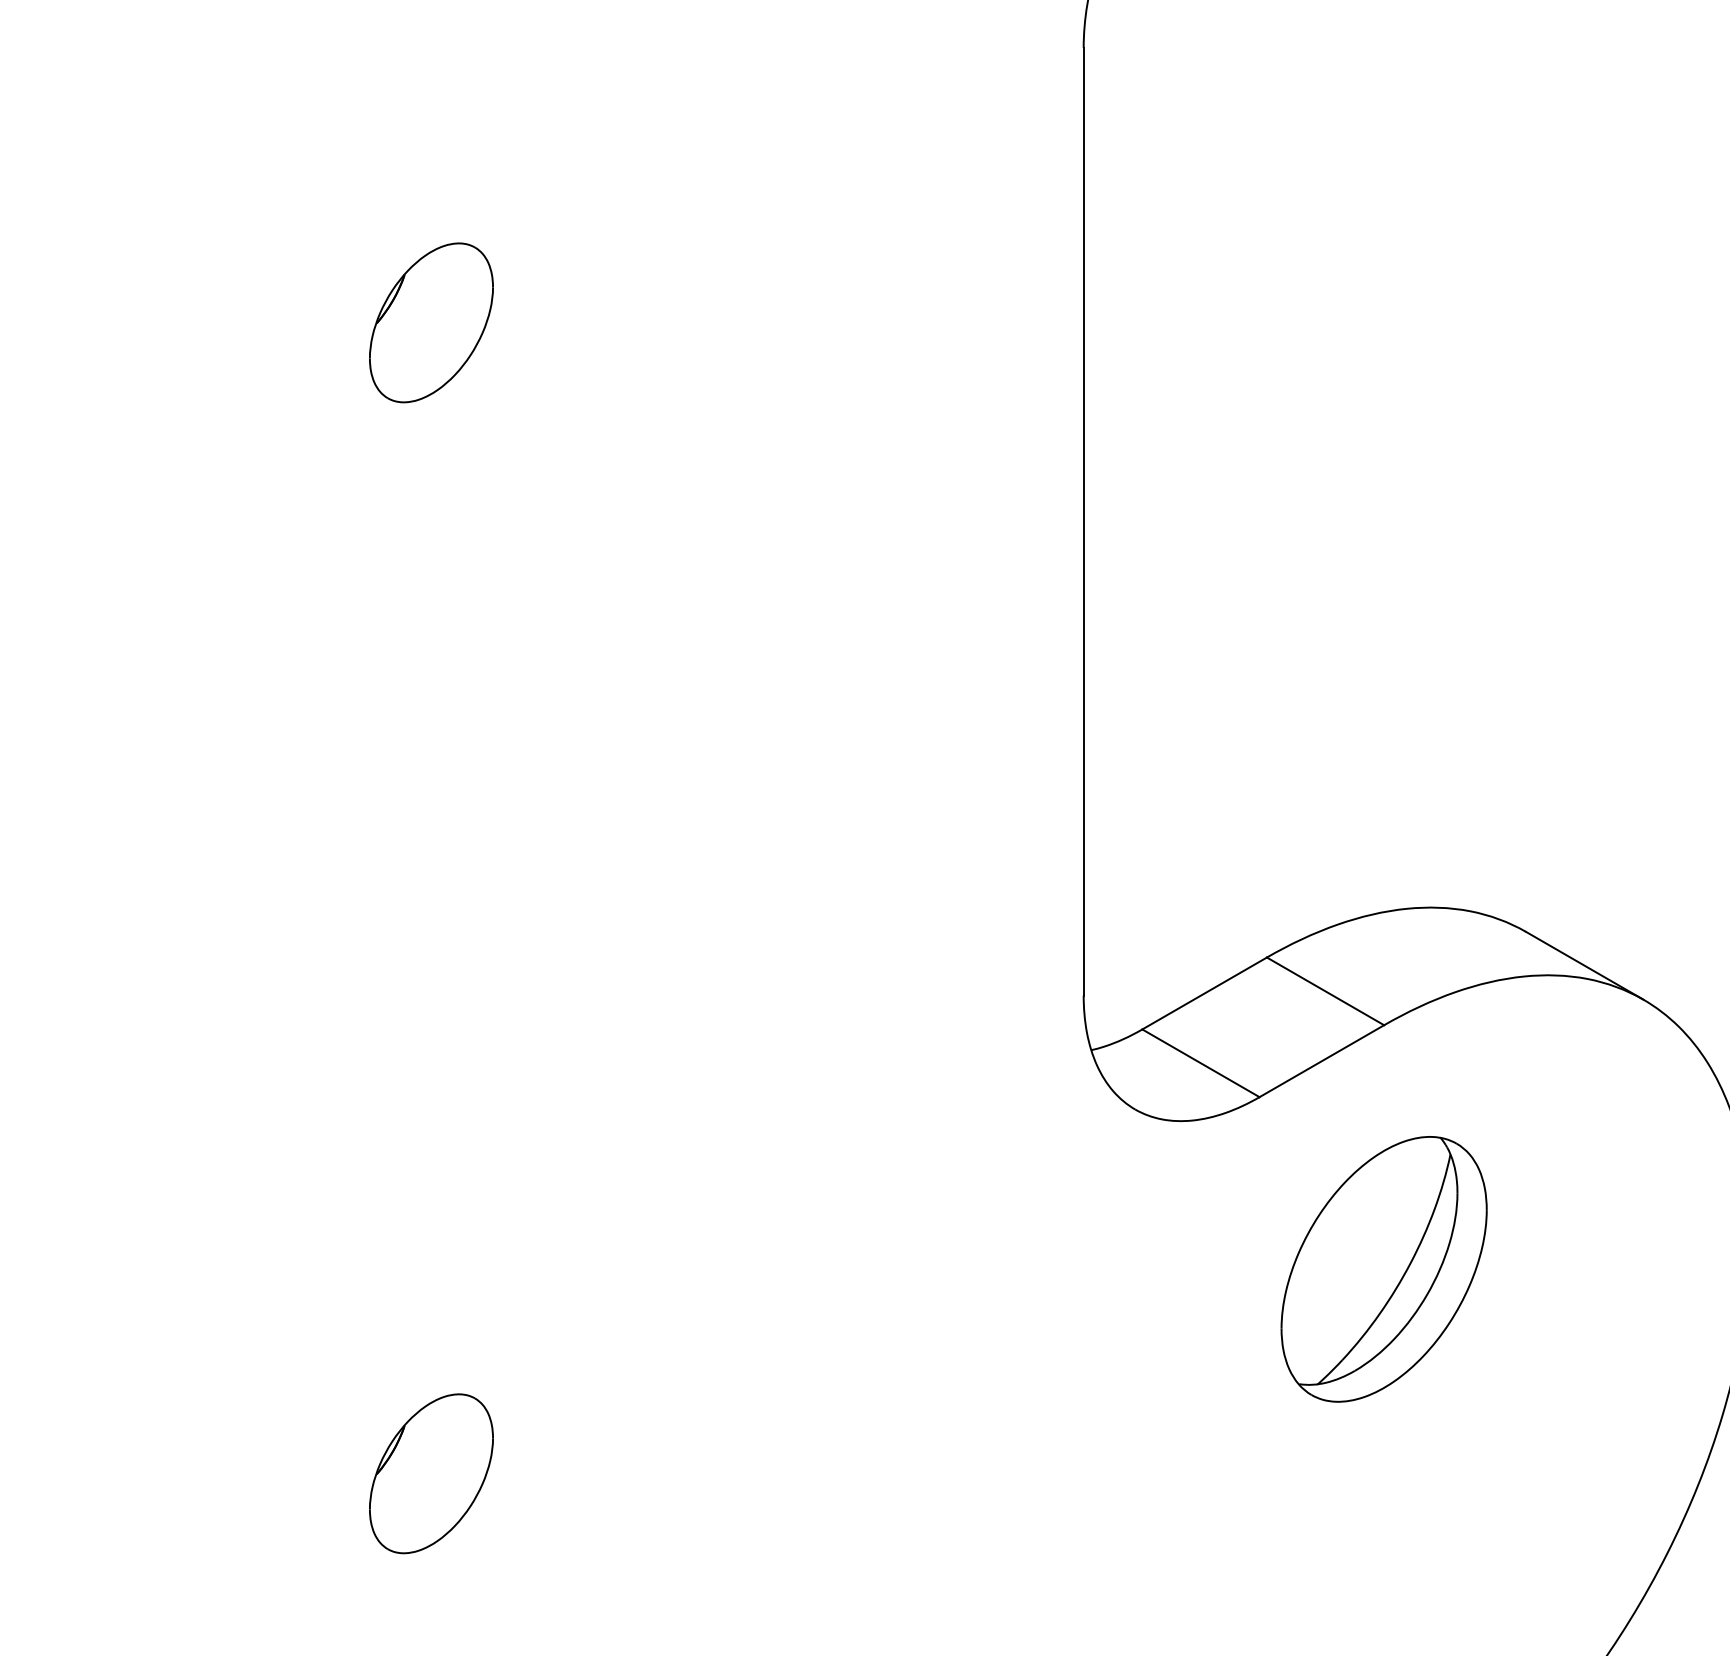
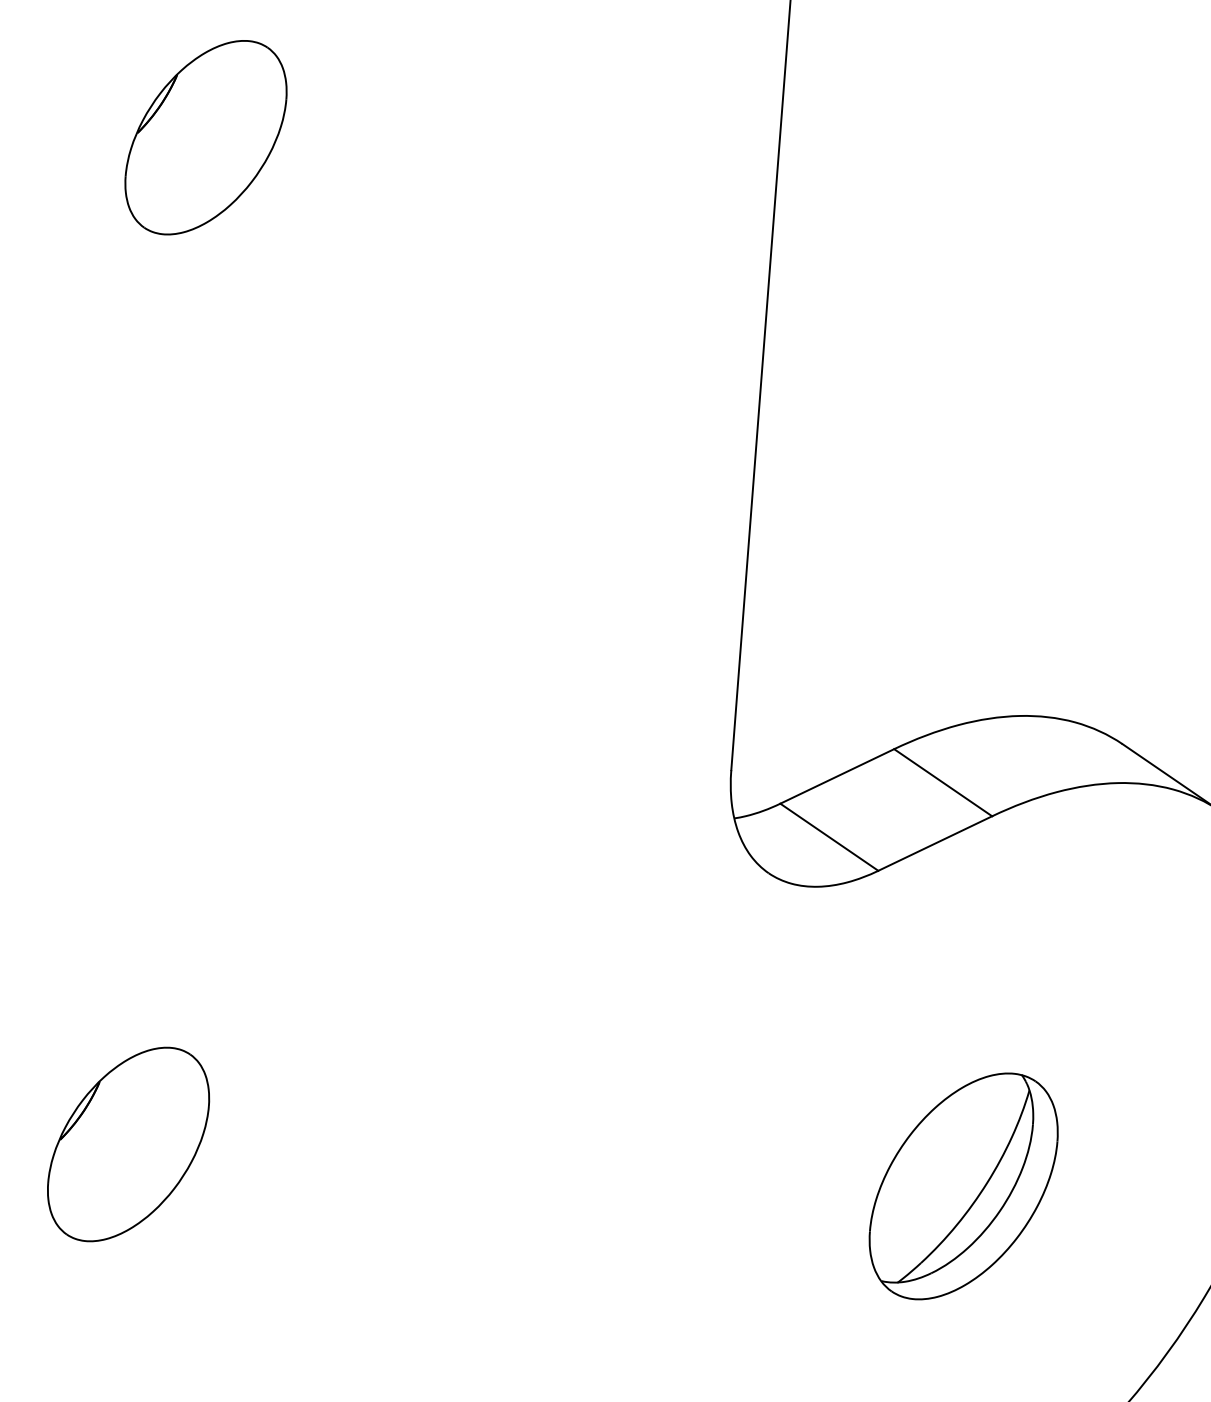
part: (431, 322) -> (206, 137), size x1.43
part: (1383, 1269) -> (963, 1186), moved
part: (431, 1473) -> (128, 1144), size x1.43

